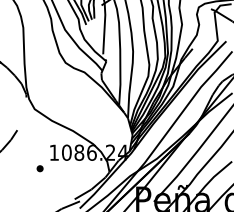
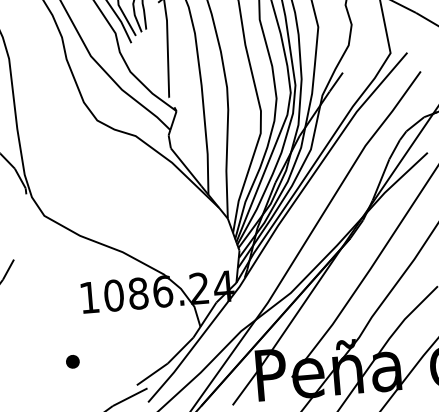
part: (39, 168) -> (71, 361), moved

